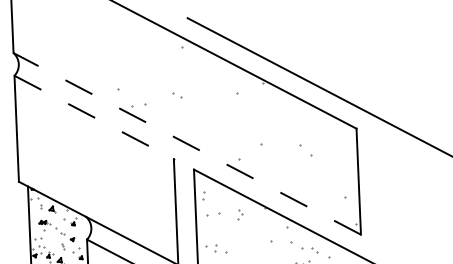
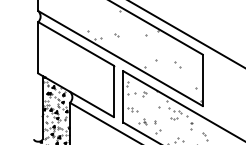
line: (95, 116) -> (76, 43), dashed -> solid
line: (187, 143) -> (120, 58), dashed -> solid

